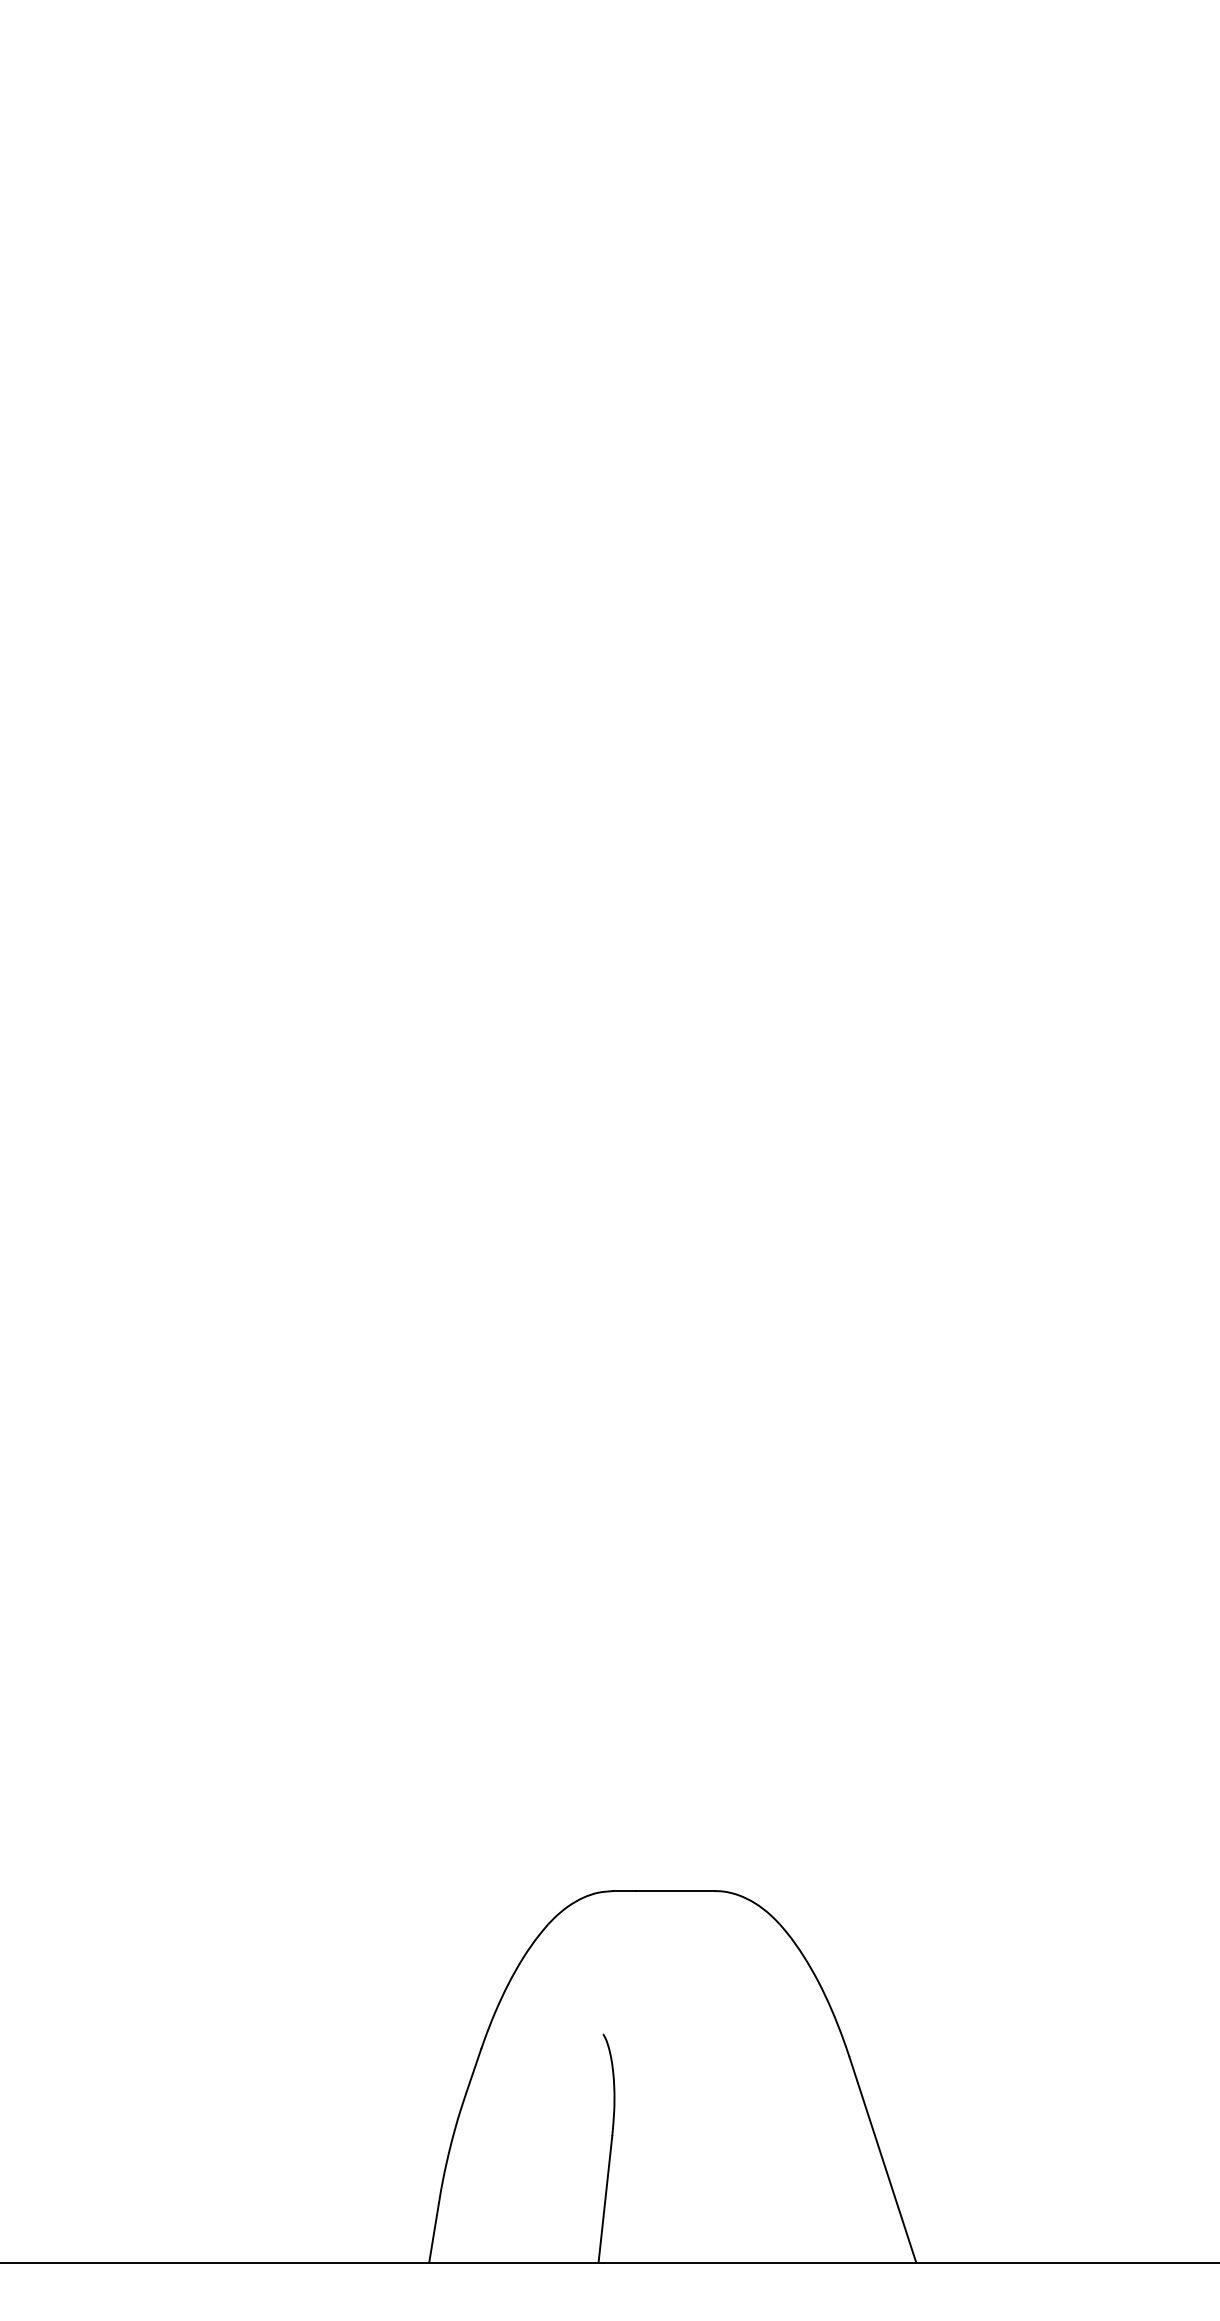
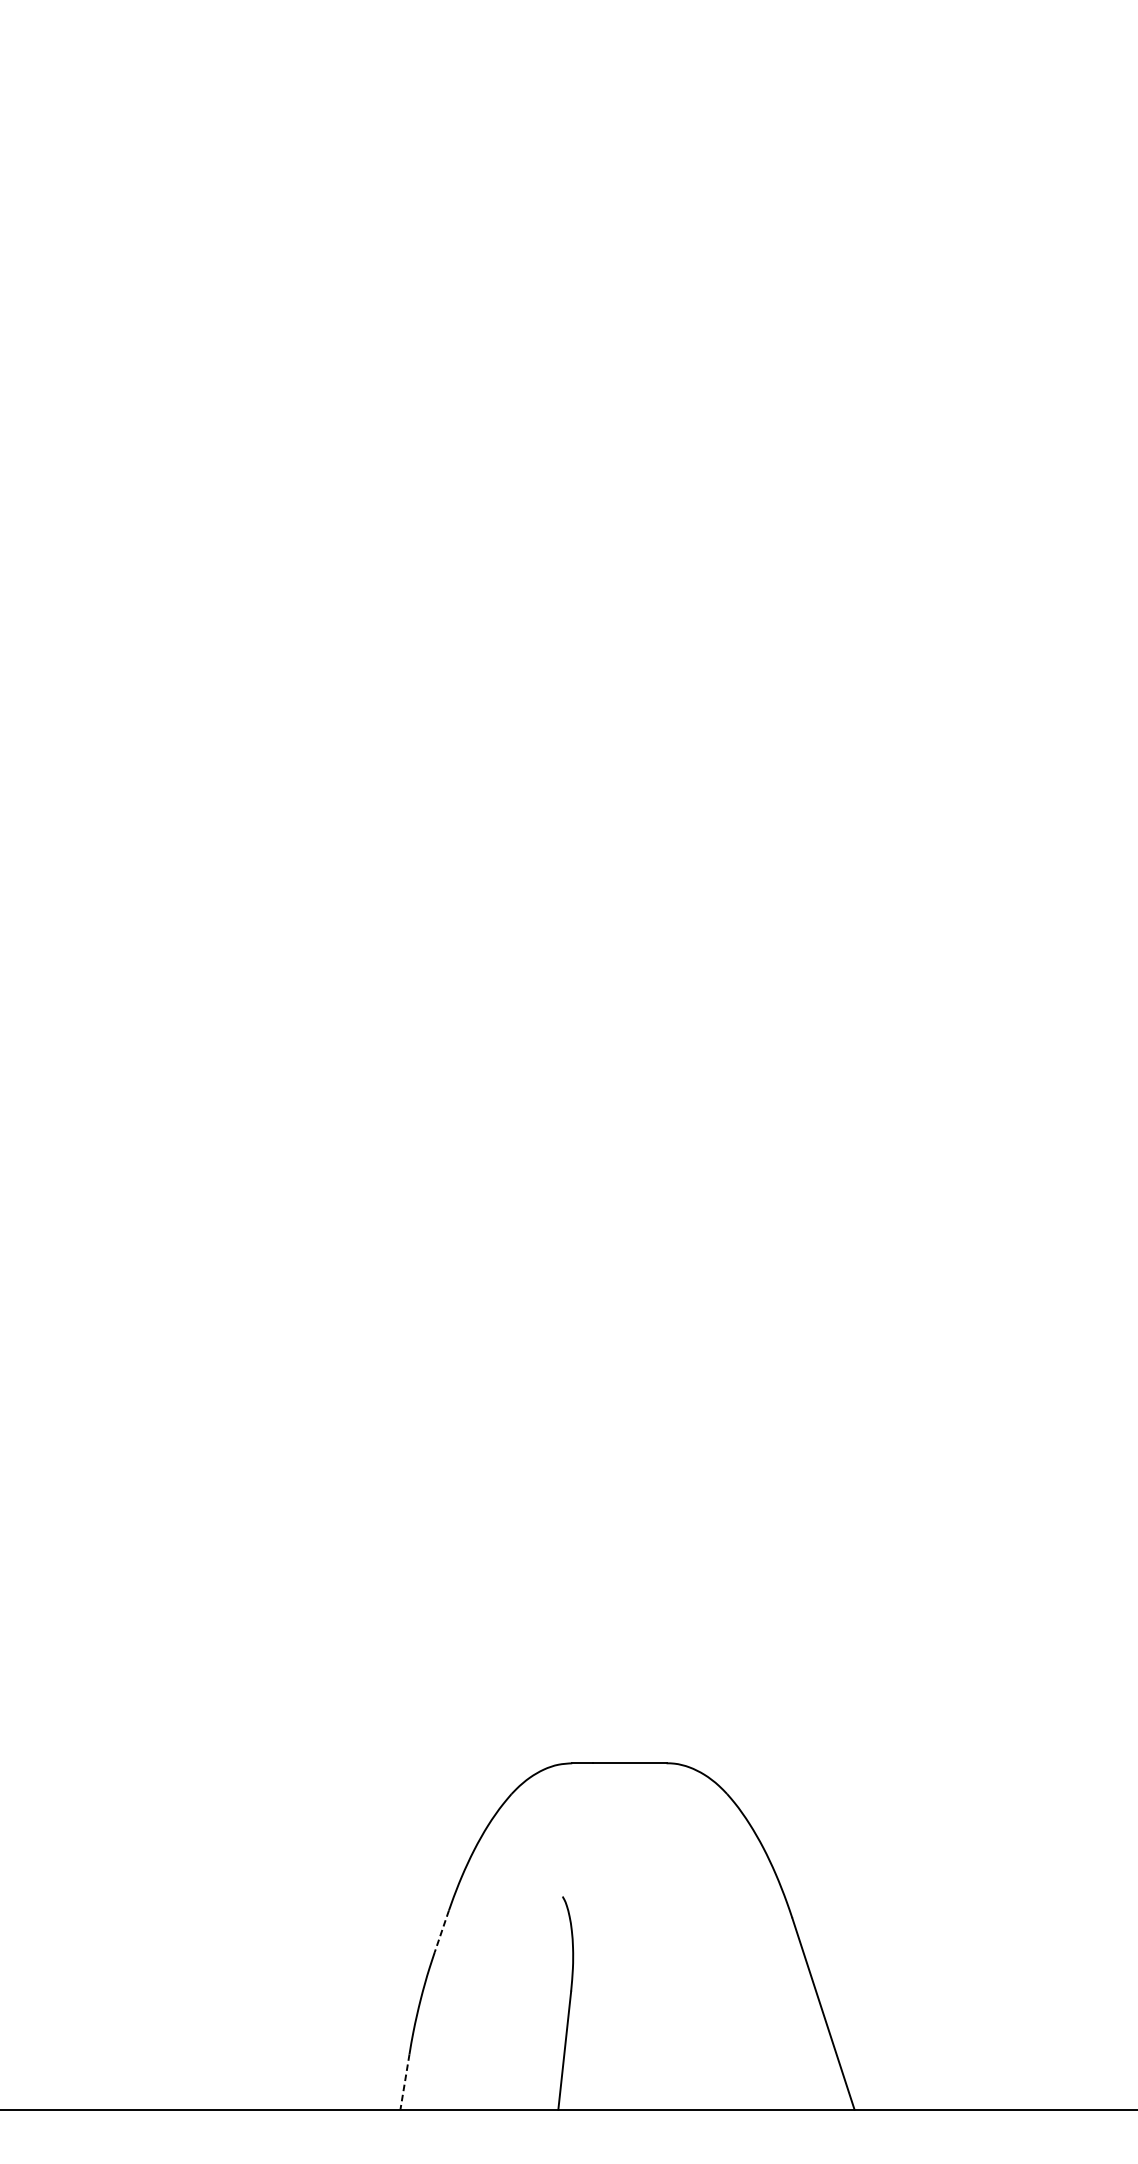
line: (473, 2071) -> (441, 1931), solid -> dashed
line: (434, 2233) -> (405, 2082), solid -> dashed

